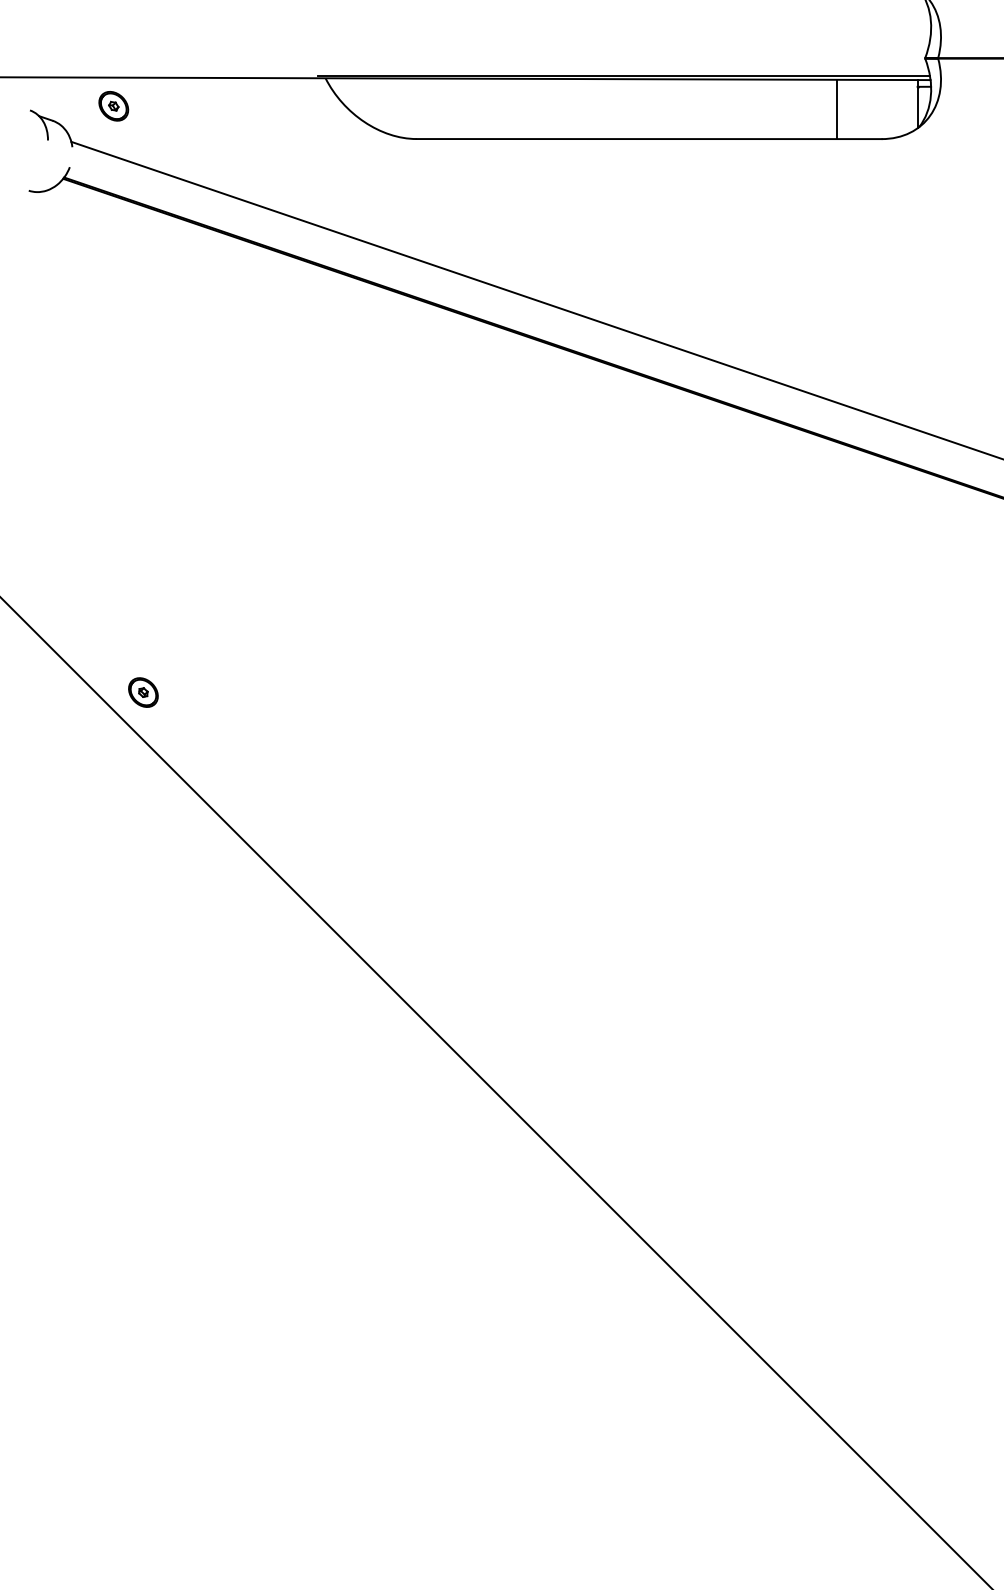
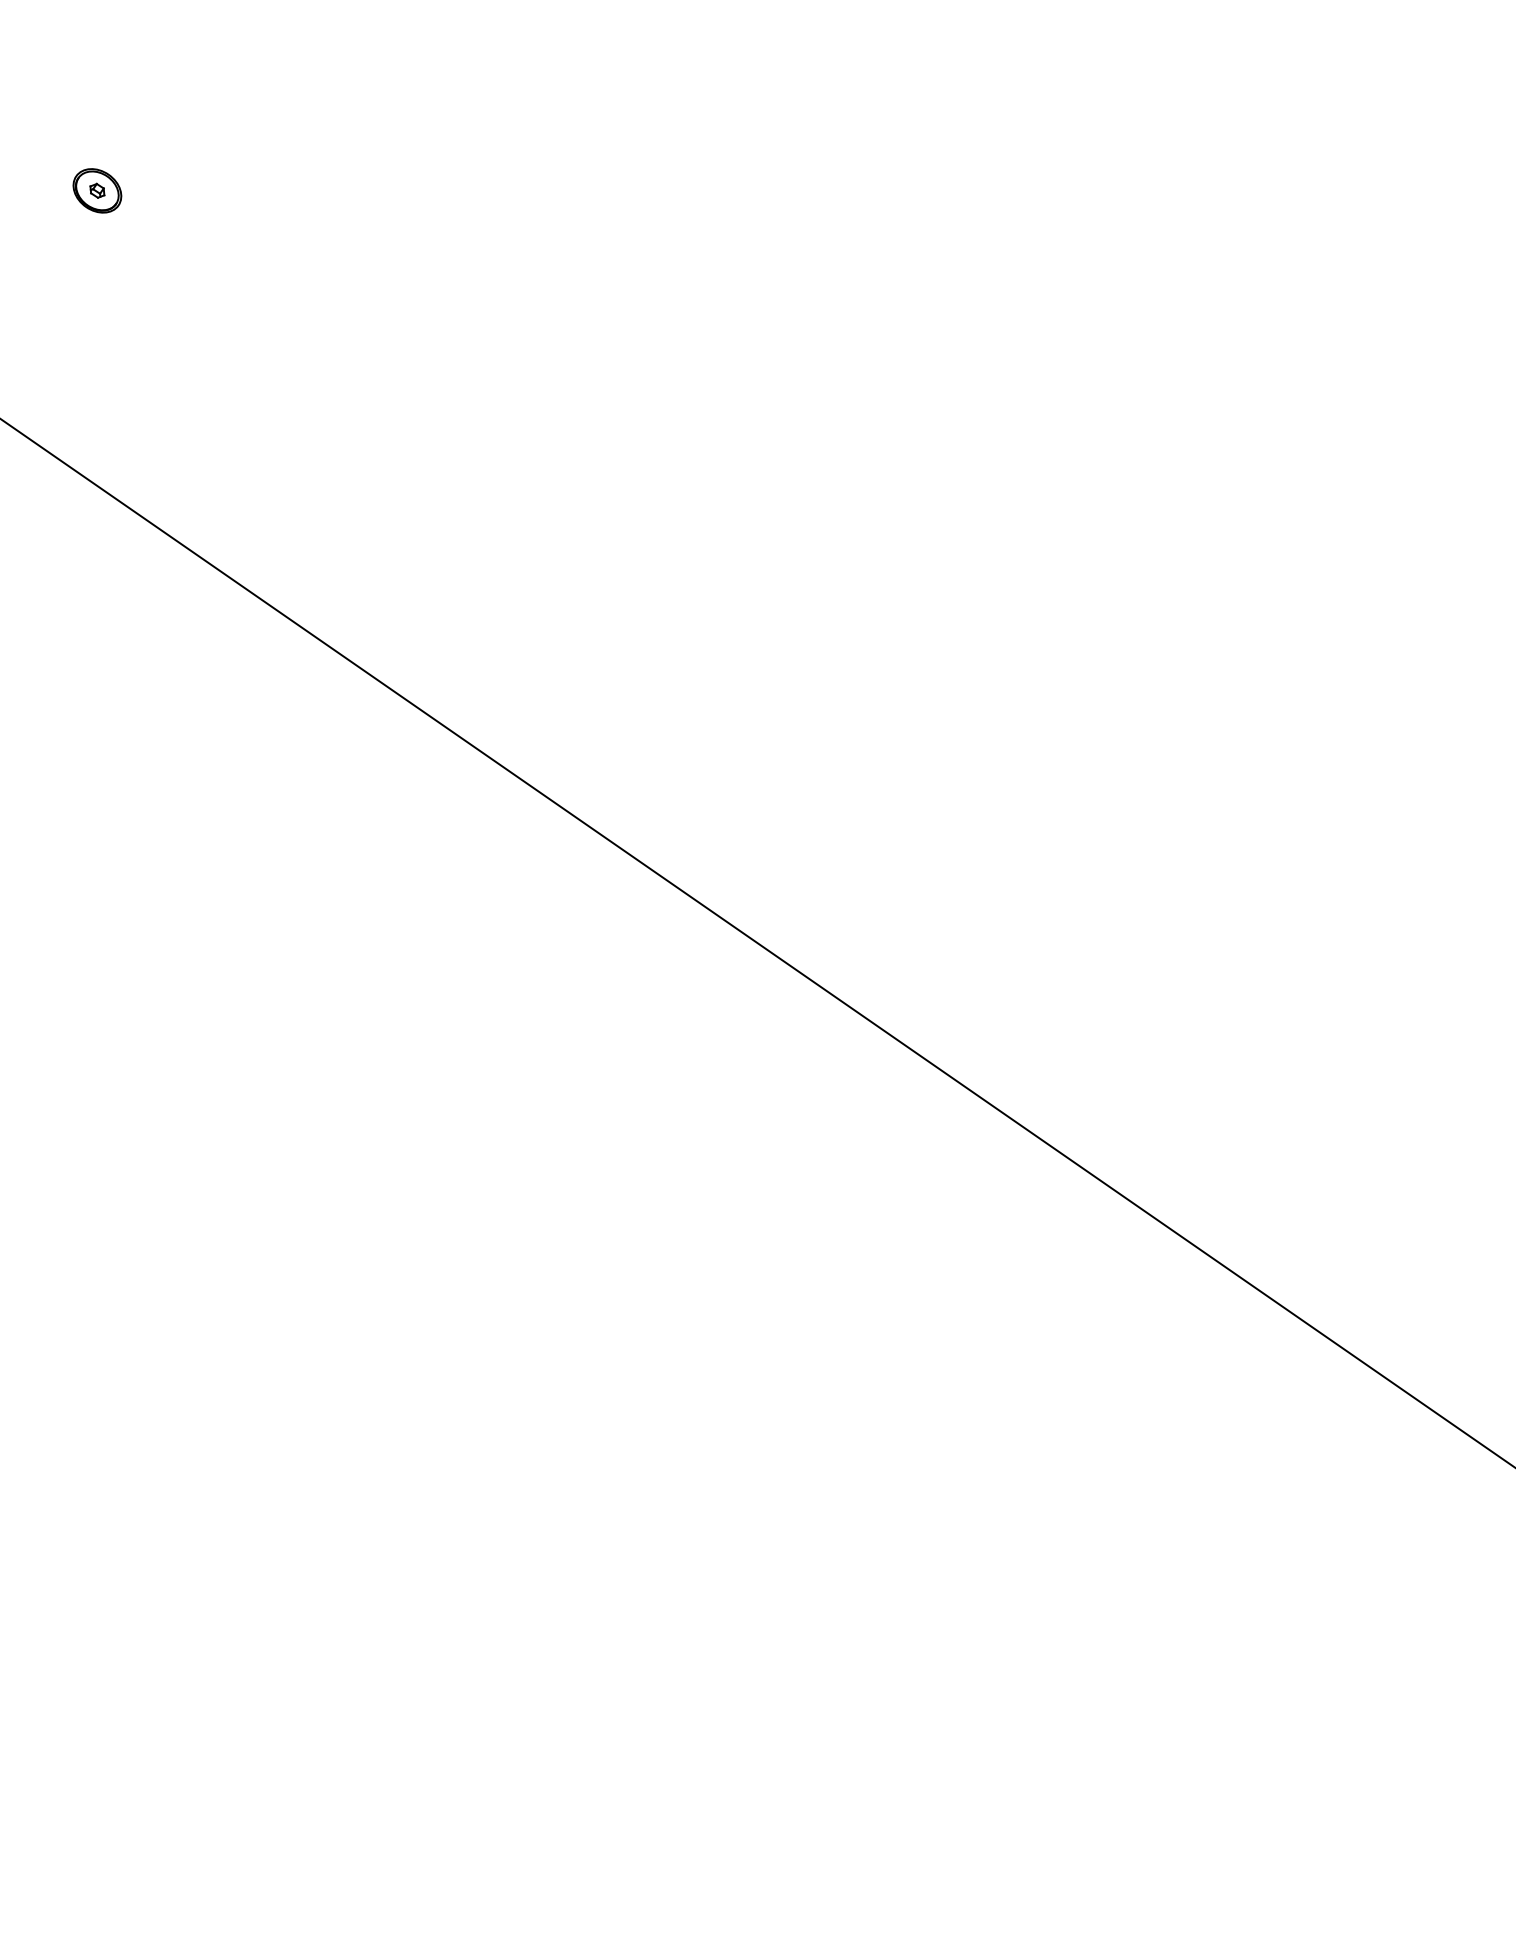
part: (143, 692) -> (97, 190), moved

